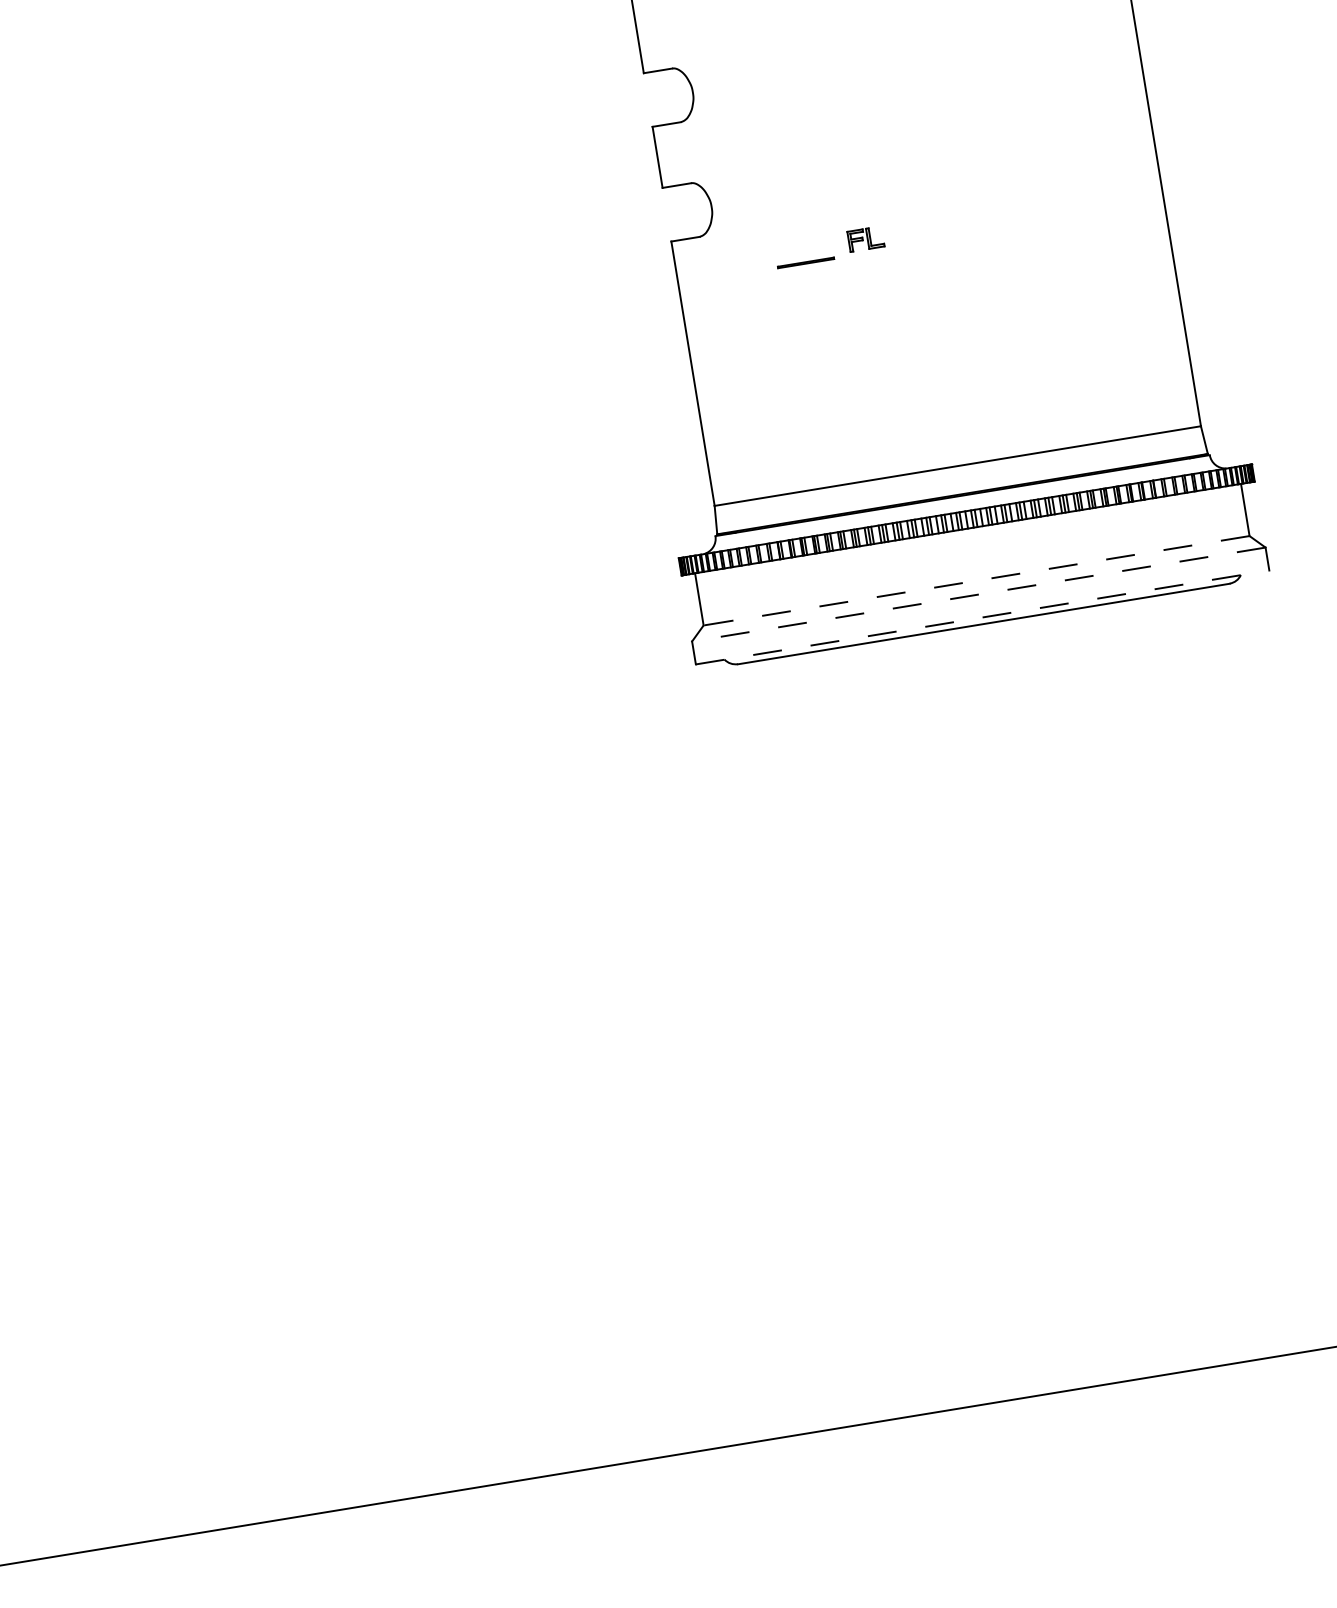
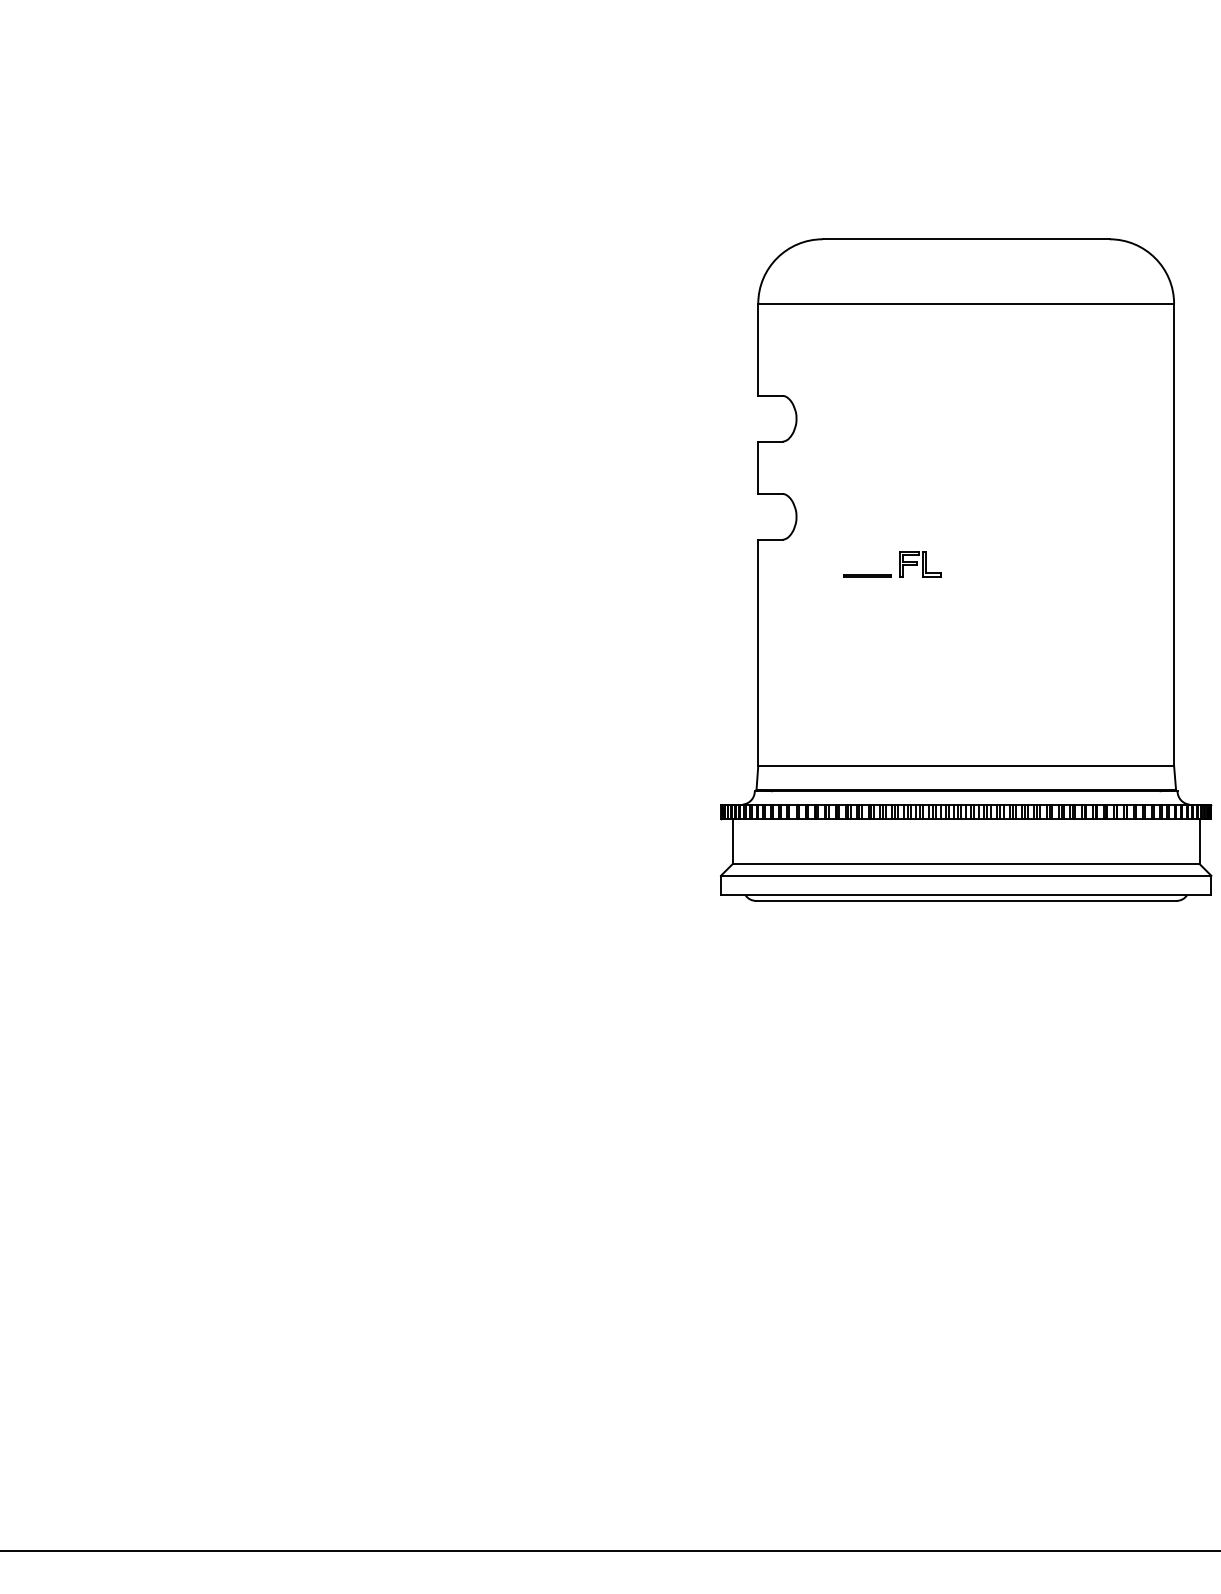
part: (865, 239) -> (920, 564), size x1.43
line: (975, 581) -> (965, 864), dashed -> solid
line: (977, 594) -> (965, 875), dashed -> solid
line: (982, 617) -> (966, 895), dashed -> solid

